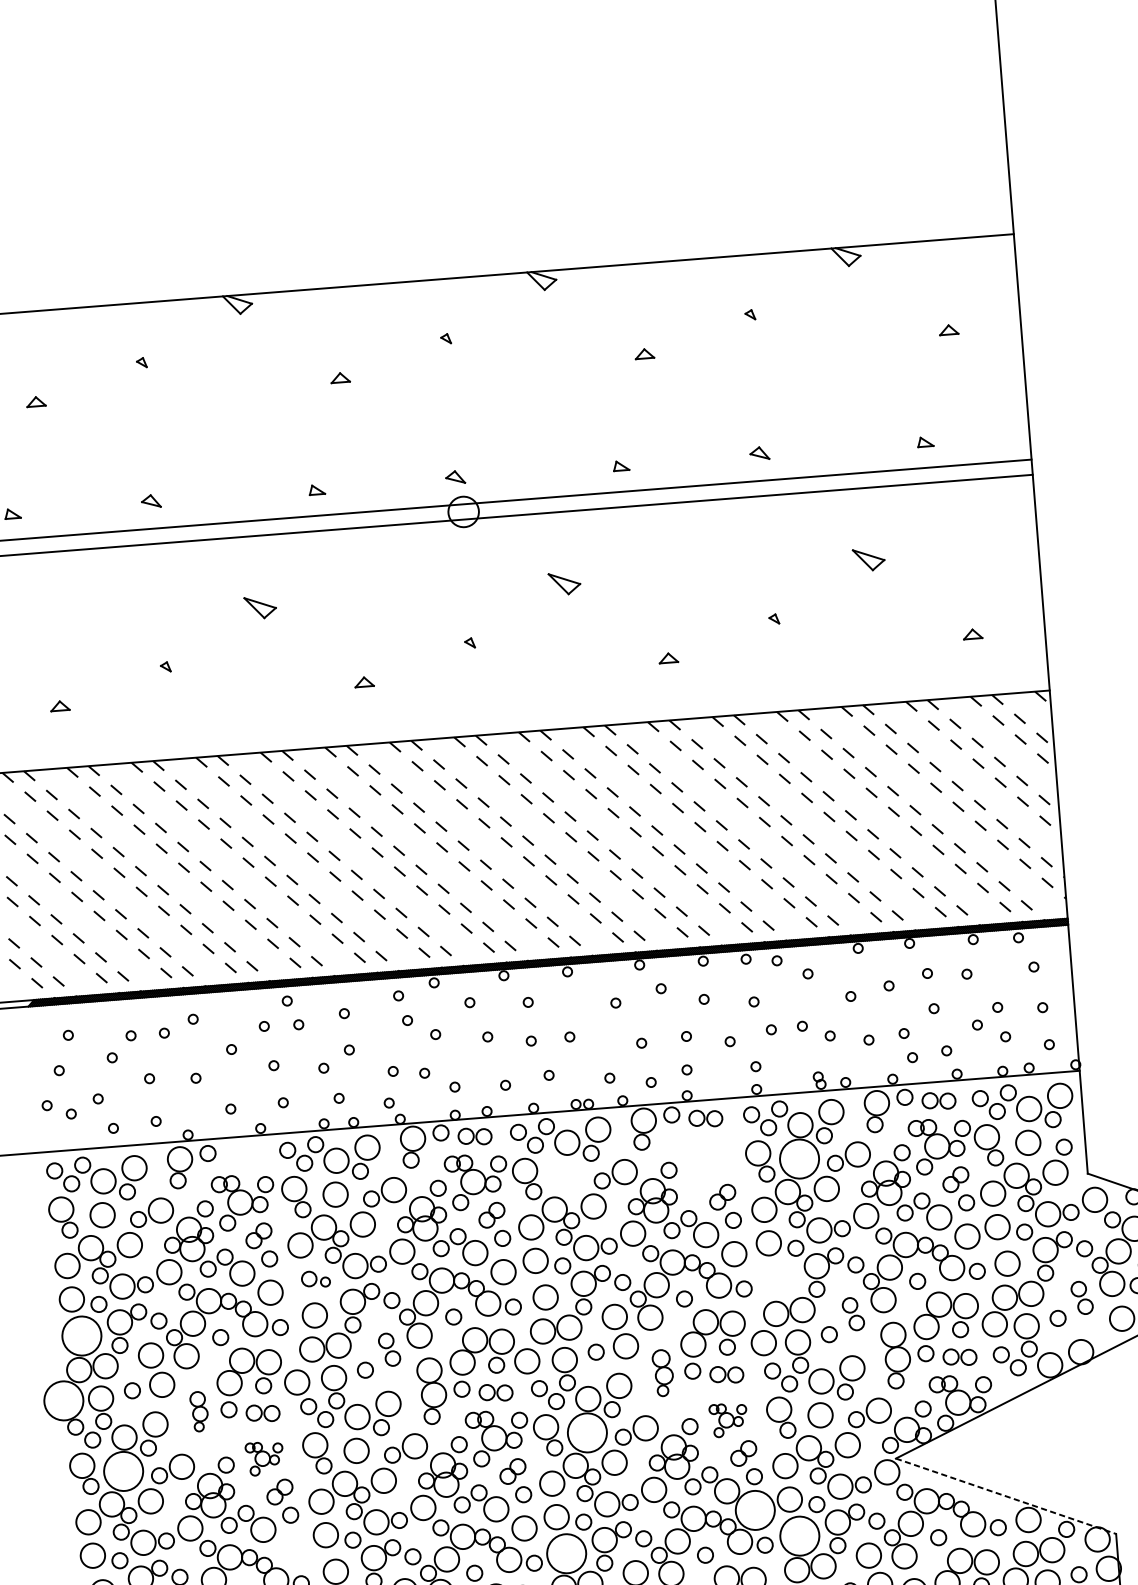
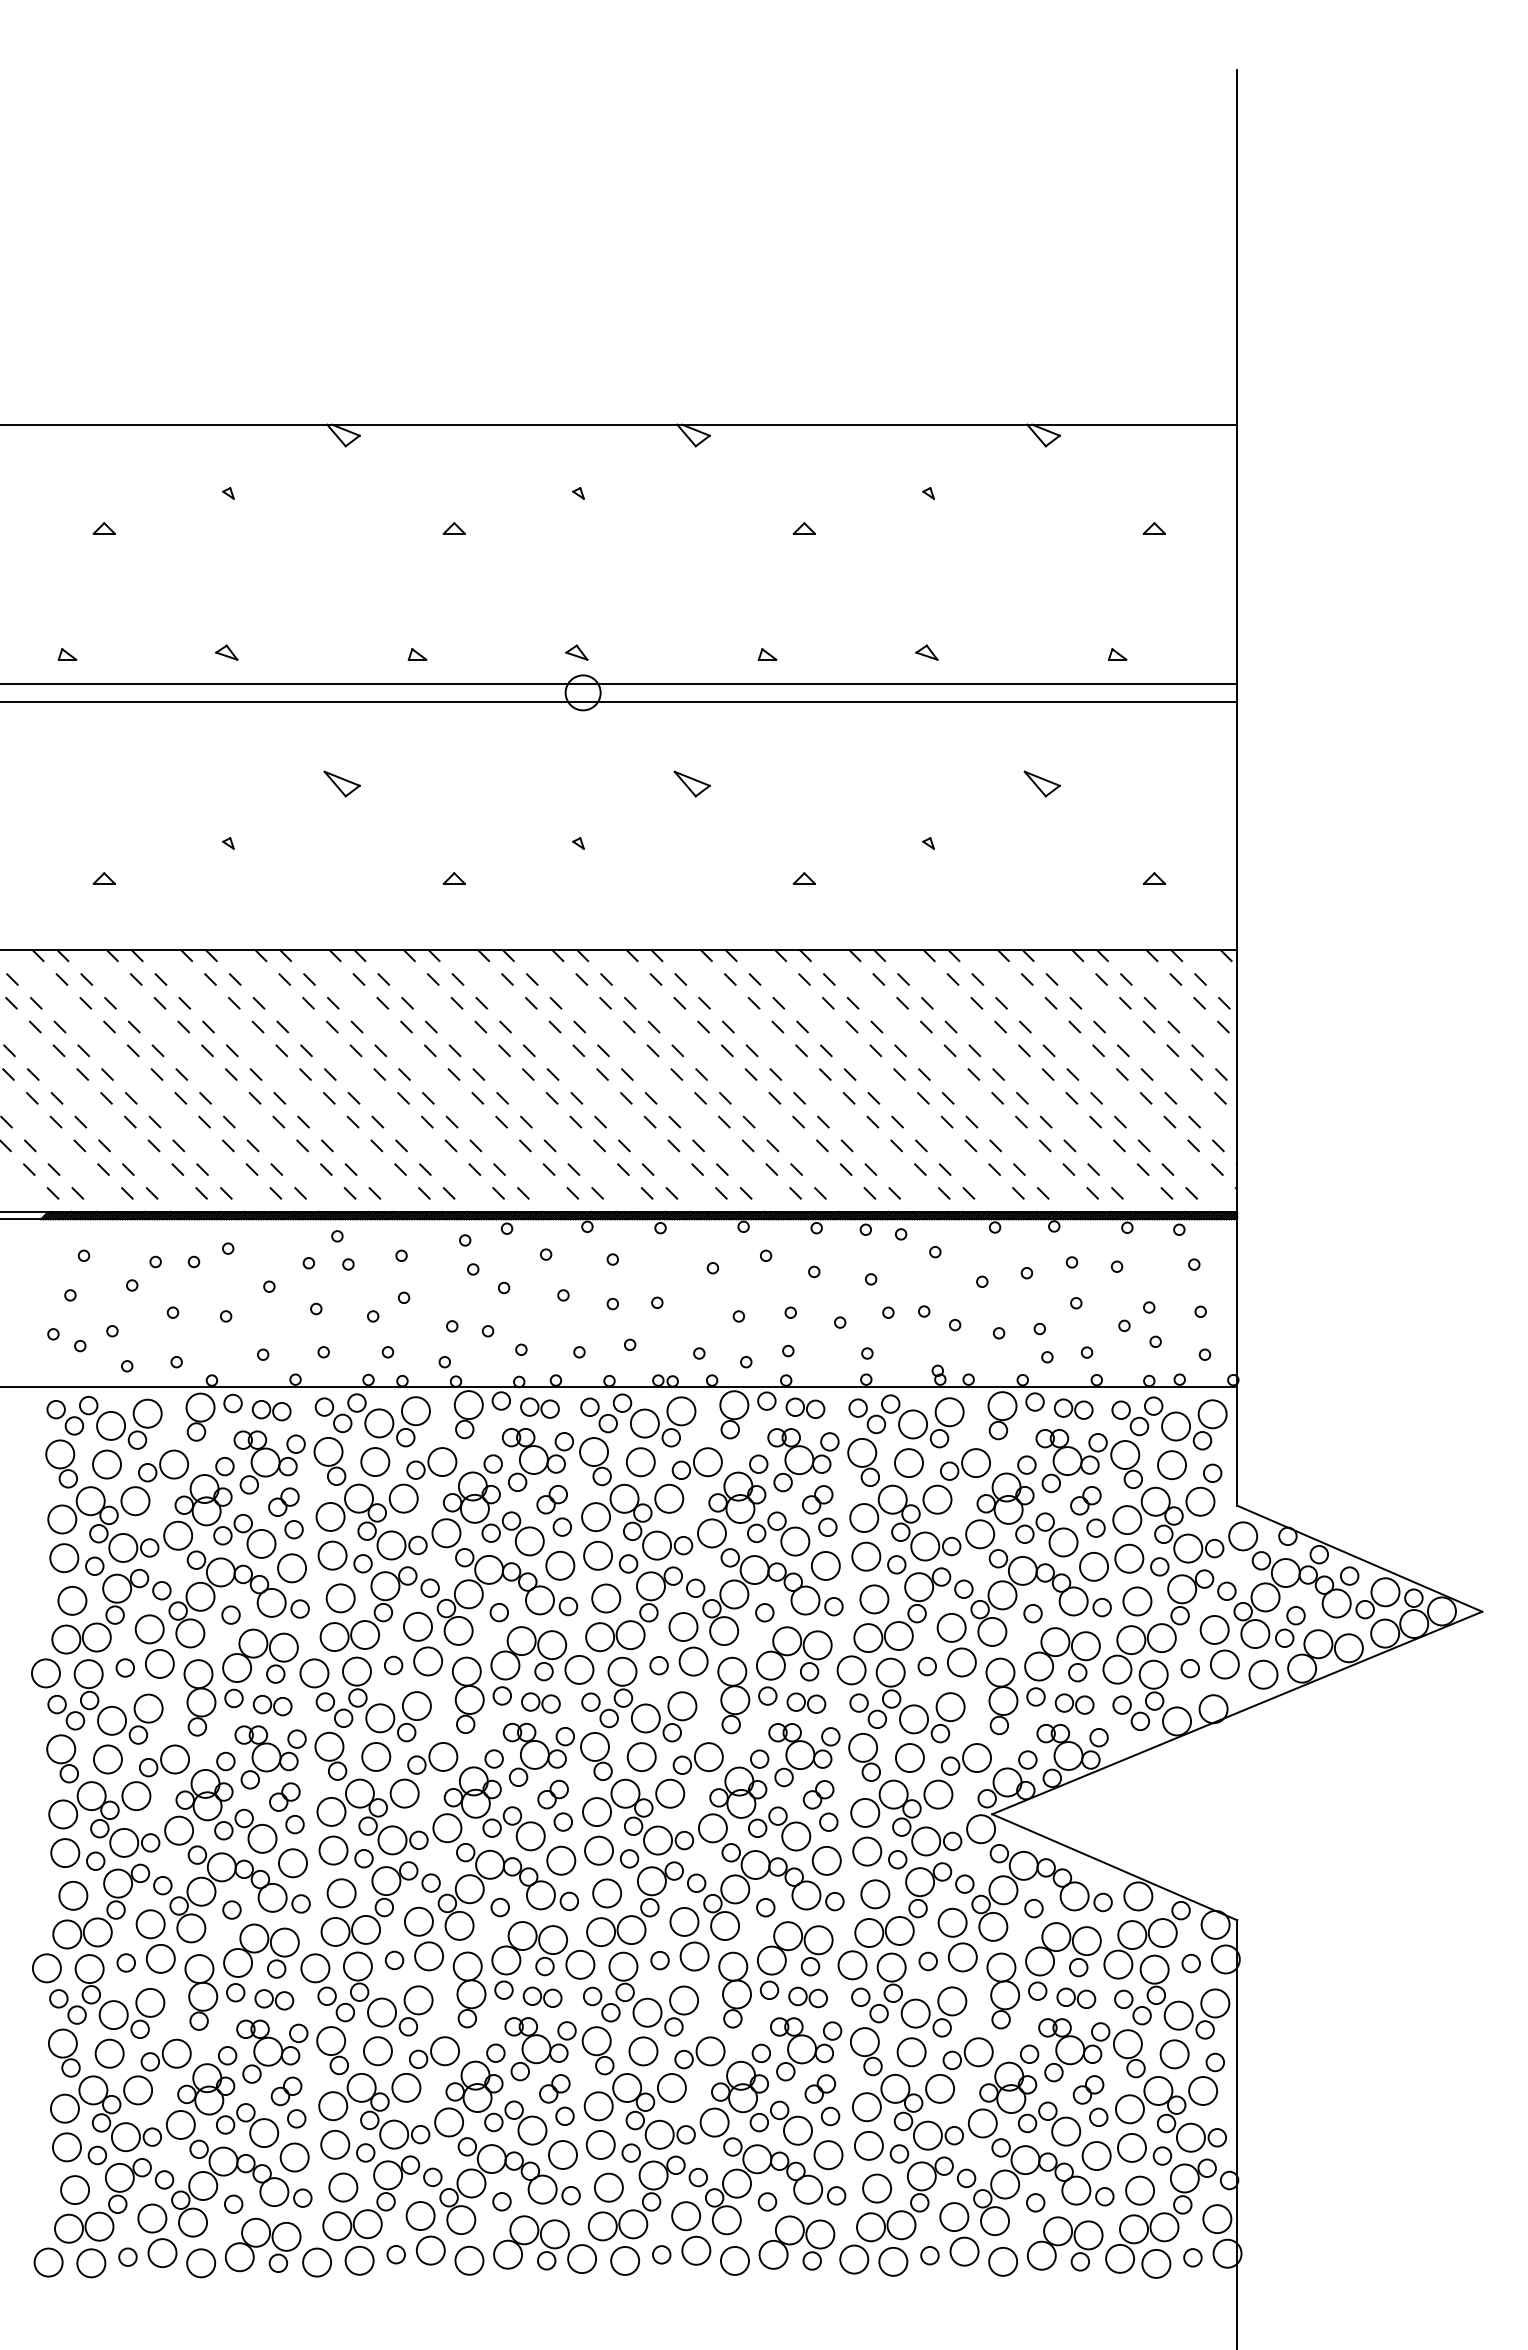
part: (241, 1156) -> (271, 1410), added
circle: (799, 1159) -> (908, 1463), size x0.62
part: (707, 1164) -> (803, 1460), added
circle: (566, 1176) -> (640, 1462), added
part: (315, 1278) -> (344, 1556), size x1.67
circle: (778, 1279) -> (874, 1599), added
part: (1082, 1298) -> (1219, 1647), size x1.67
part: (853, 1314) -> (956, 1645), size x1.67
circle: (81, 1335) -> (72, 1600), size x0.62
part: (389, 1350) -> (422, 1644), size x1.67
part: (662, 1373) -> (733, 1695), size x1.43
circle: (63, 1400) -> (45, 1673), size x0.62
part: (198, 1411) -> (199, 1697), size x1.67
part: (728, 1420) -> (804, 1755), size x1.67
circle: (587, 1433) -> (641, 1757), size x0.62
part: (264, 1458) -> (270, 1757), size x1.67
circle: (123, 1471) -> (107, 1759), size x0.62
line: (1006, 1496) -> (1115, 1867), dashed -> solid
circle: (755, 1510) -> (826, 1860), size x0.62
circle: (799, 1536) -> (875, 1894), size x0.62
circle: (291, 1549) -> (292, 1863), added
circle: (566, 1553) -> (607, 1893), size x0.62

